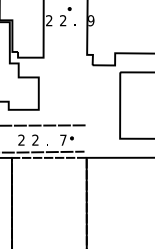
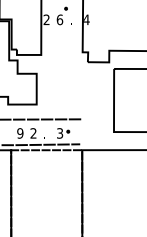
text: (62, 20) -> (59, 19), 2 -> 6
text: (91, 20) -> (86, 19), 9 -> 4
text: (21, 140) -> (20, 133), 2 -> 9
text: (63, 140) -> (60, 133), 7 -> 3

